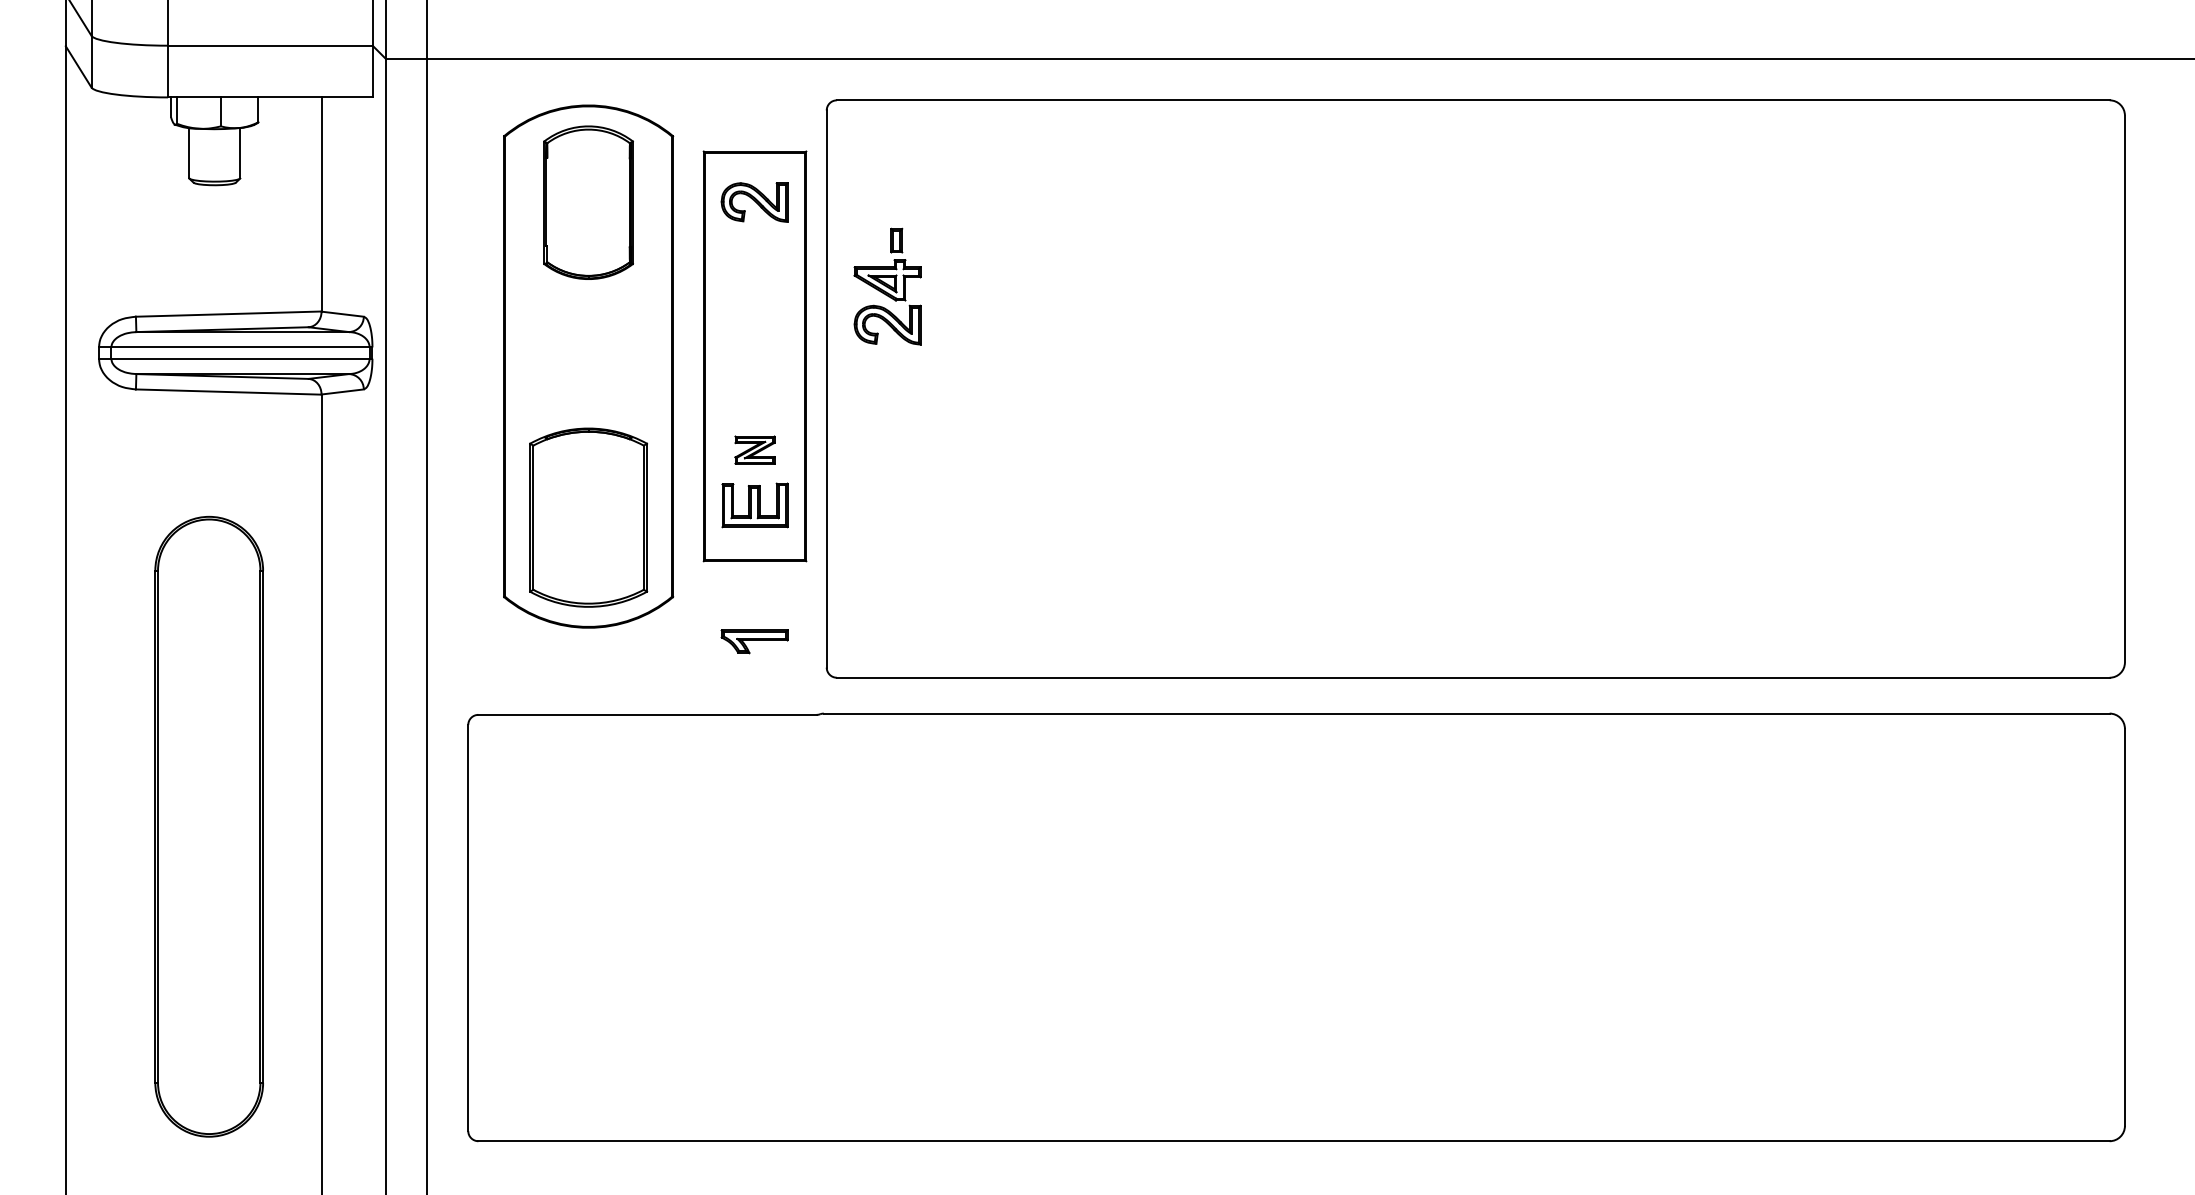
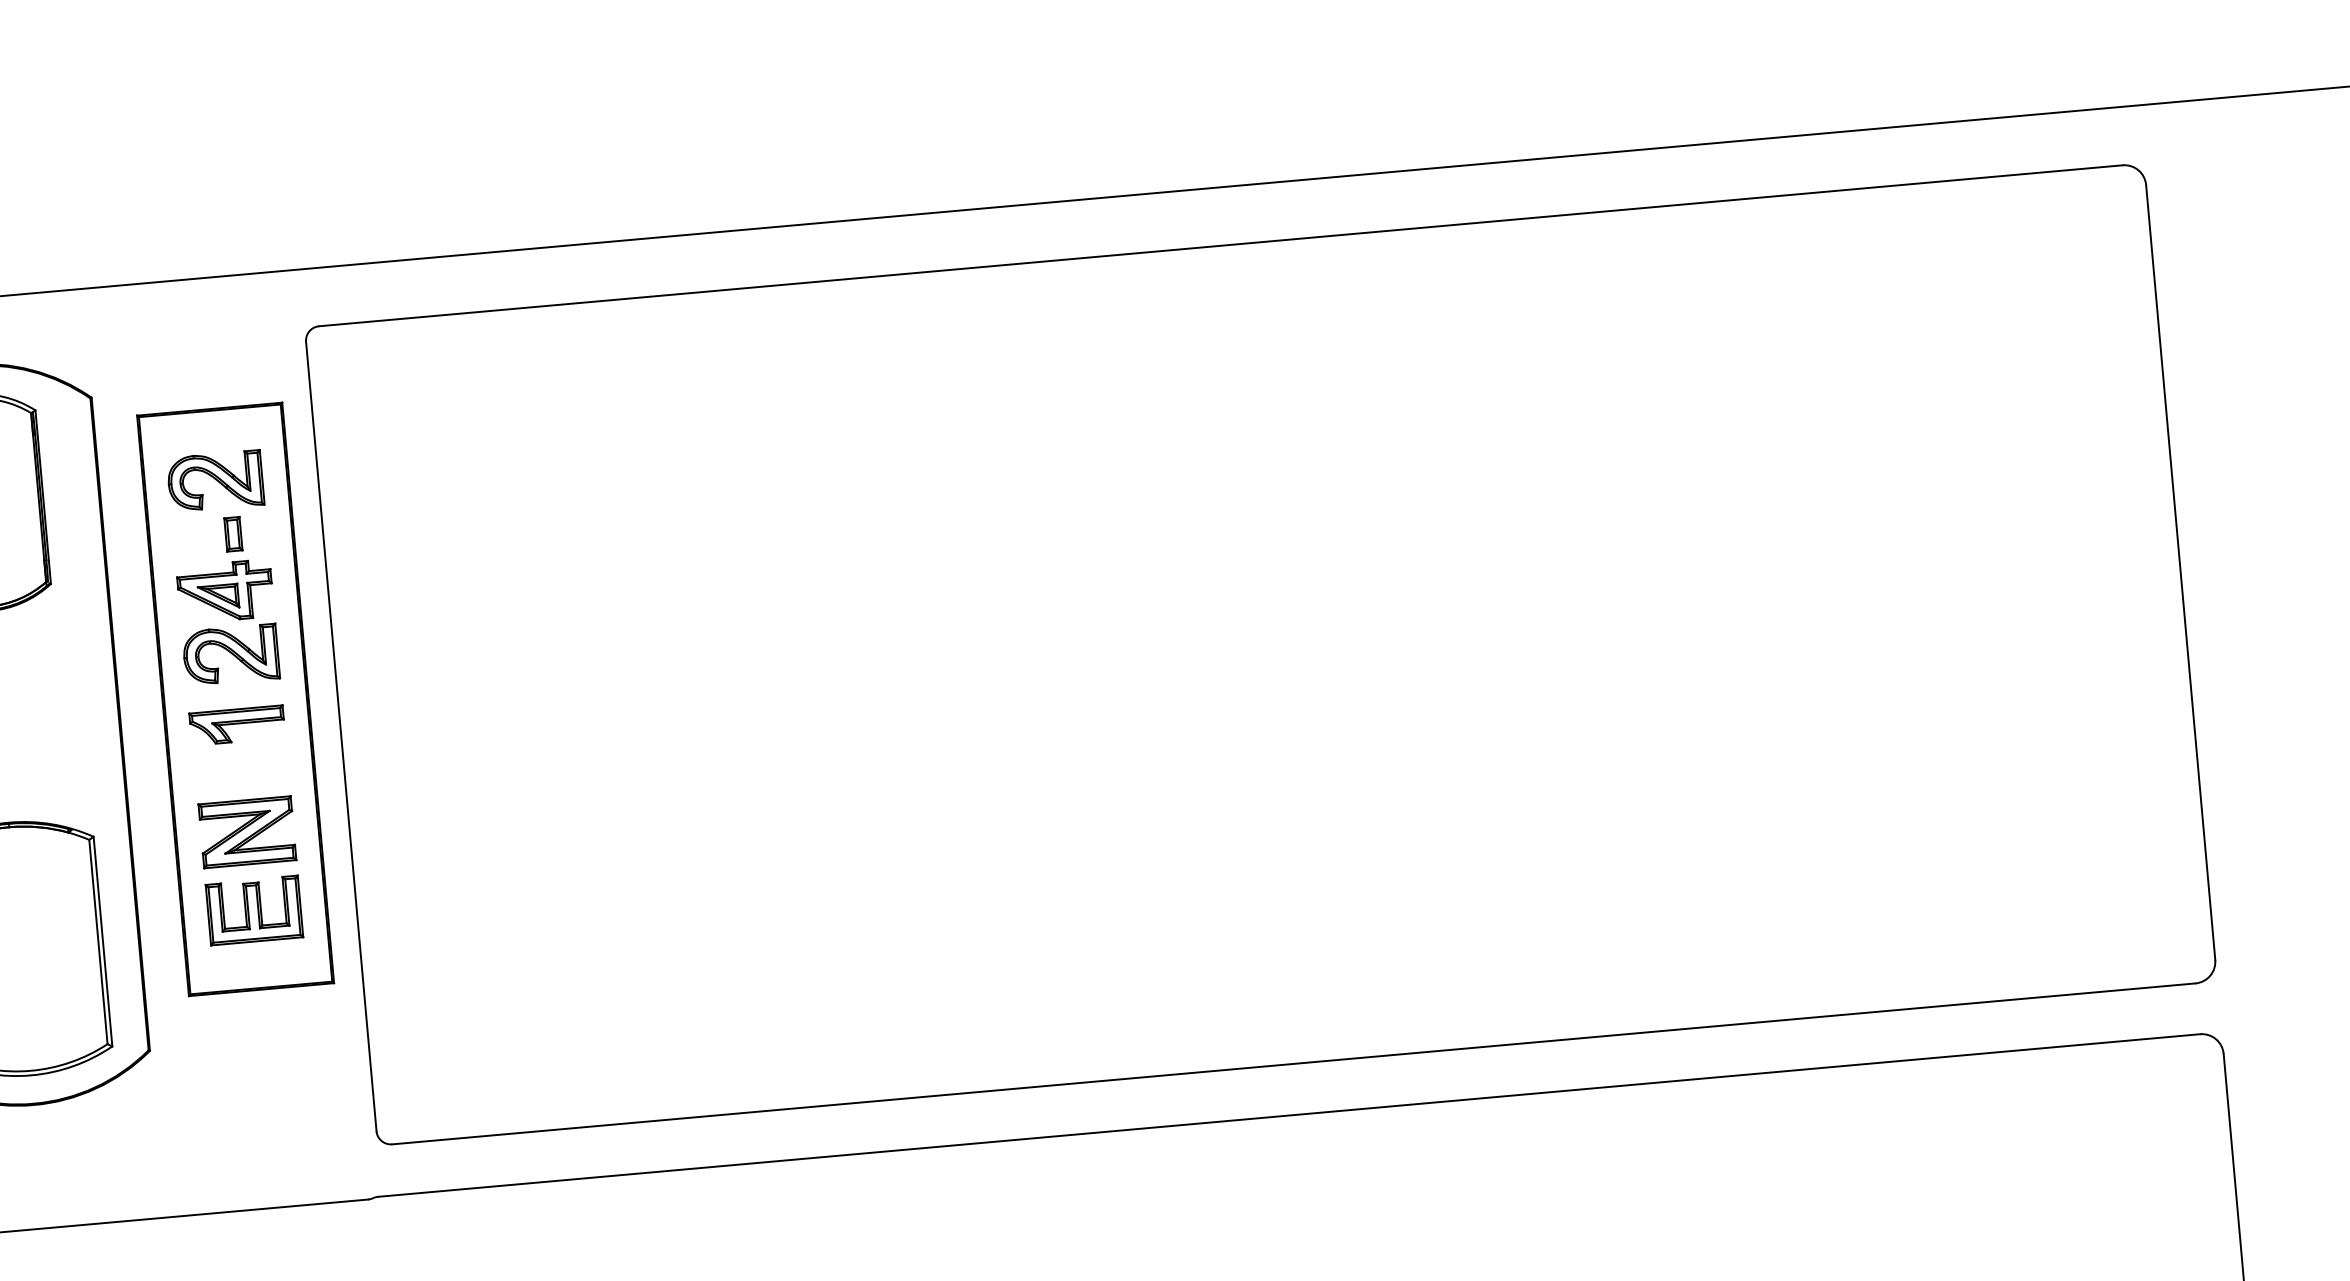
part: (887, 286) -> (225, 600), moved
part: (754, 449) -> (246, 831), size x1.67
part: (754, 641) -> (237, 725), moved

